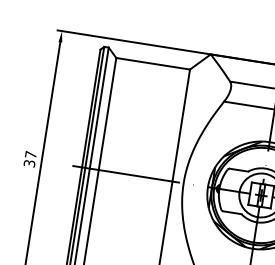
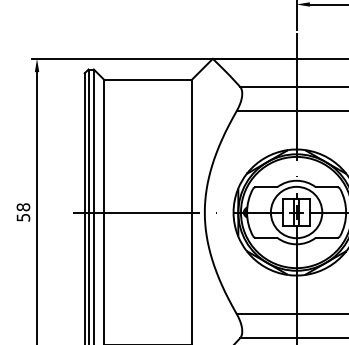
text: (30, 159) -> (23, 212), 37 -> 58

